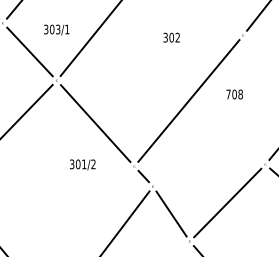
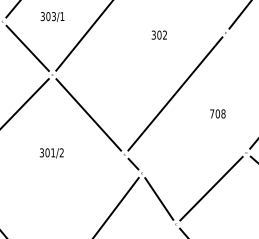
text: (56, 29) -> (52, 16), moved
text: (234, 94) -> (217, 113), moved
text: (82, 165) -> (51, 153), moved

